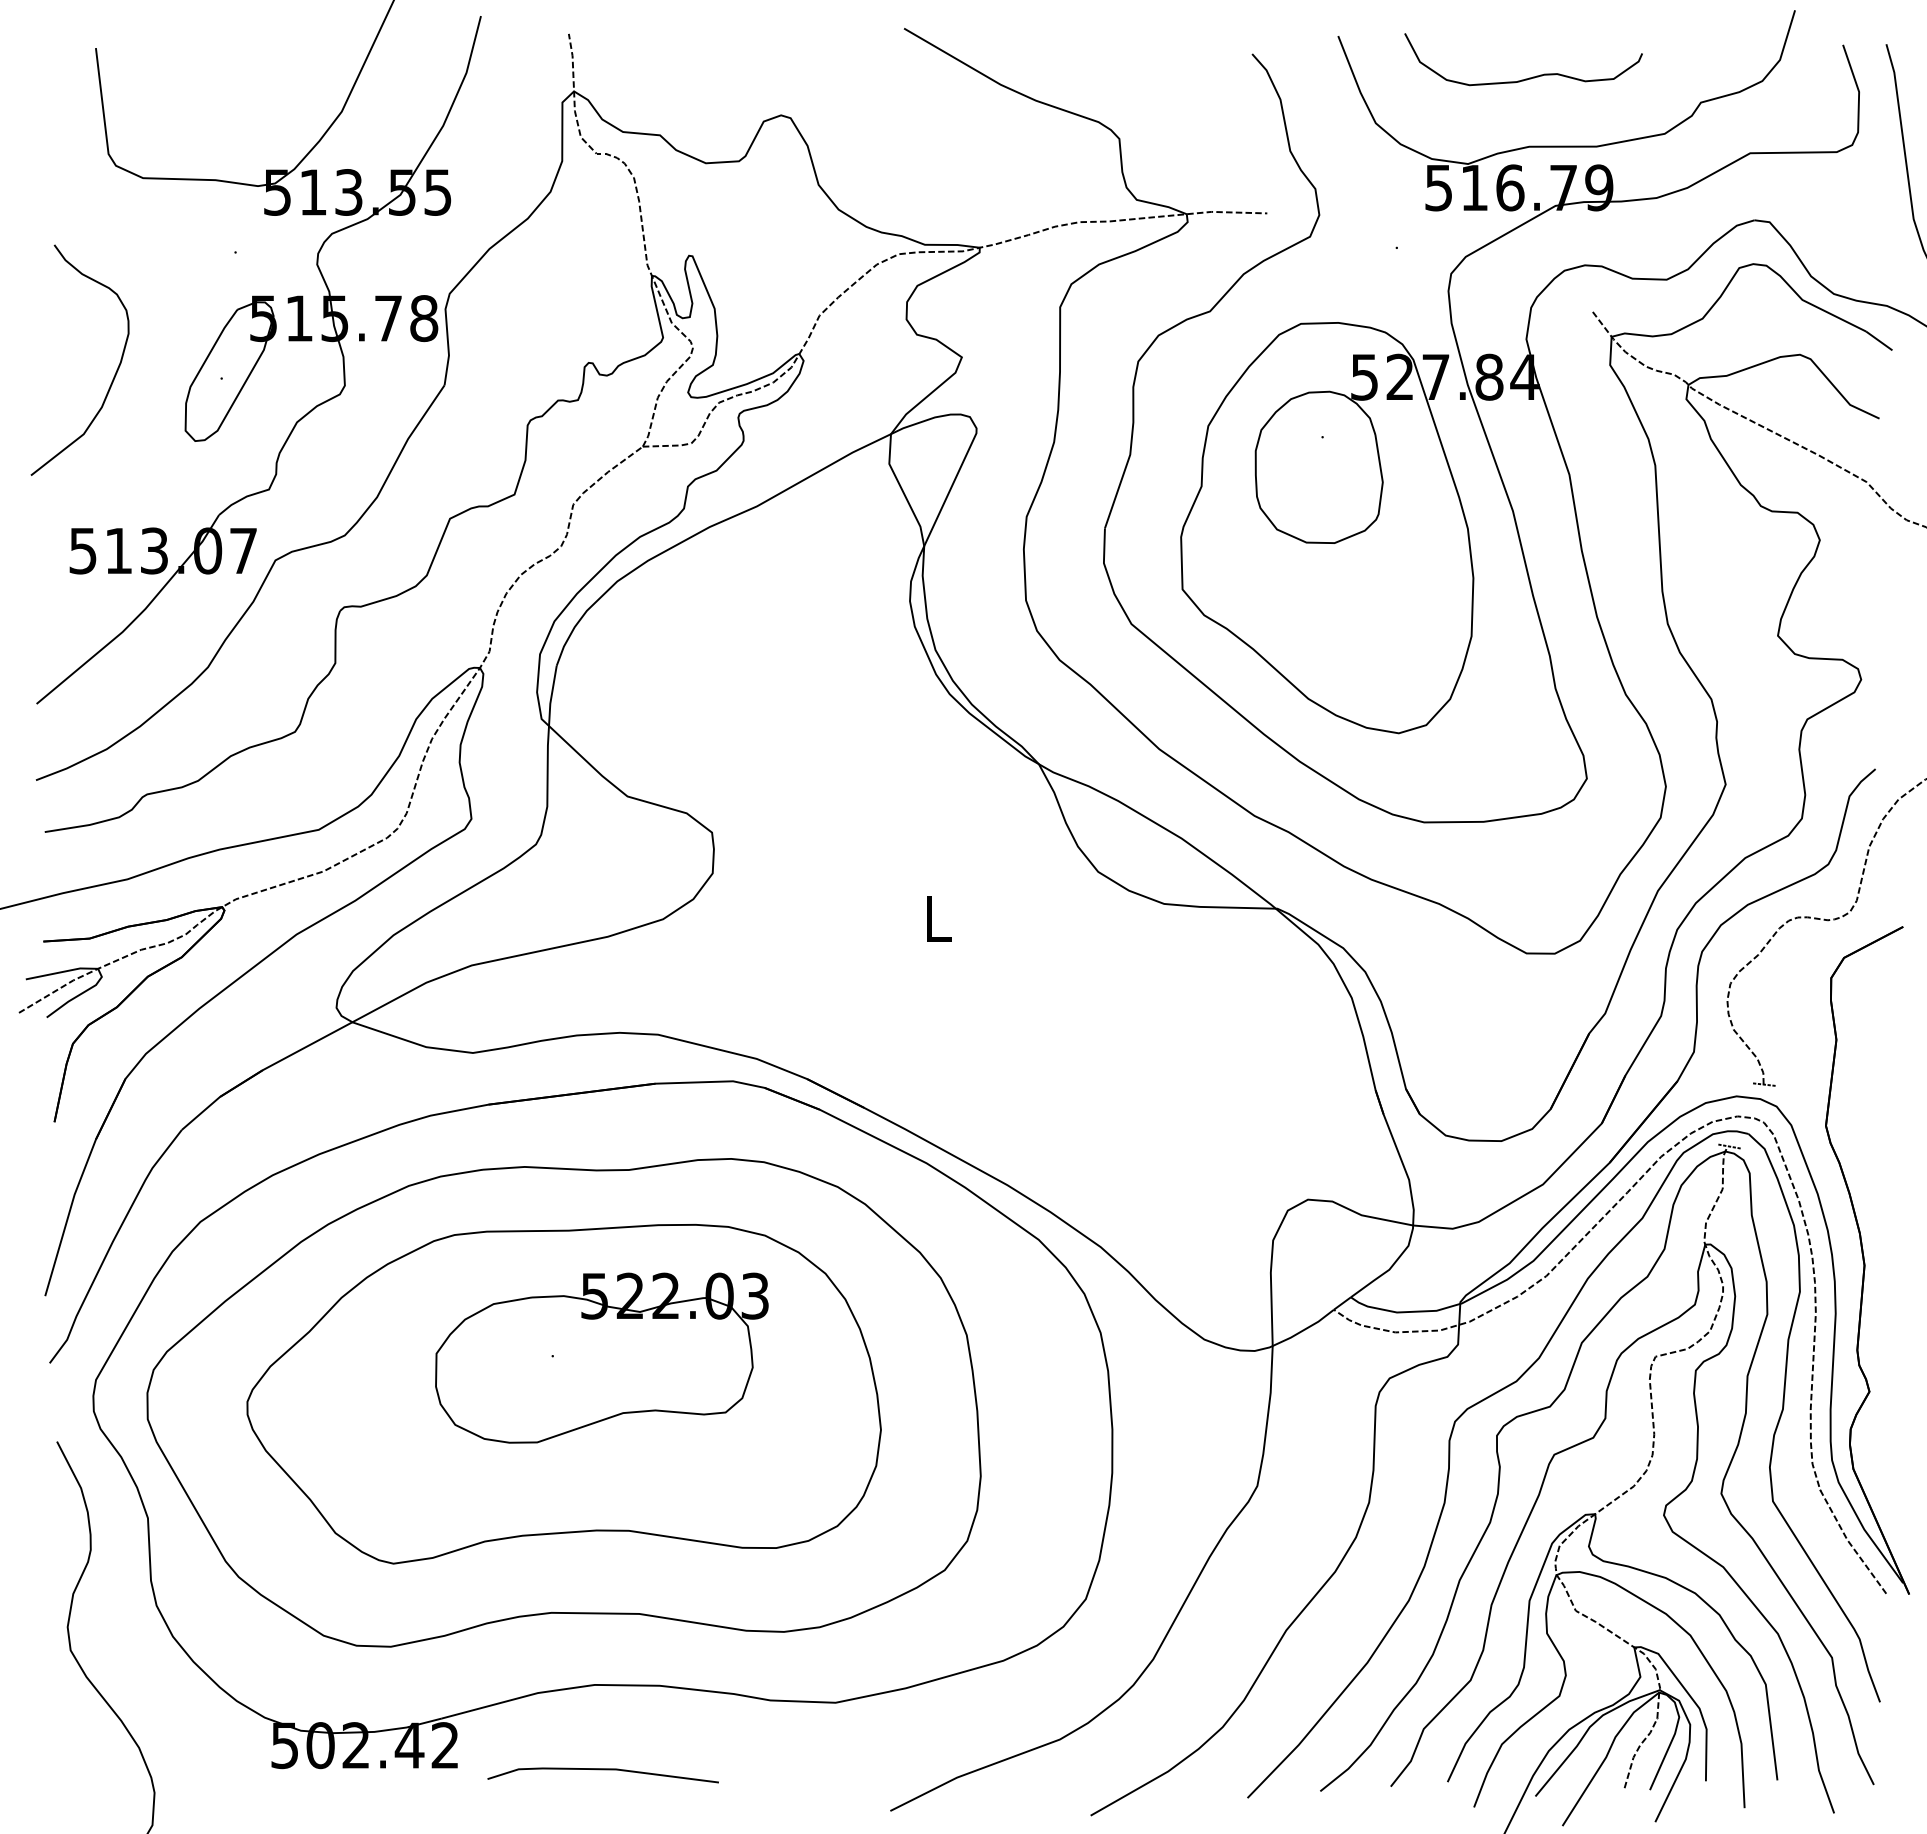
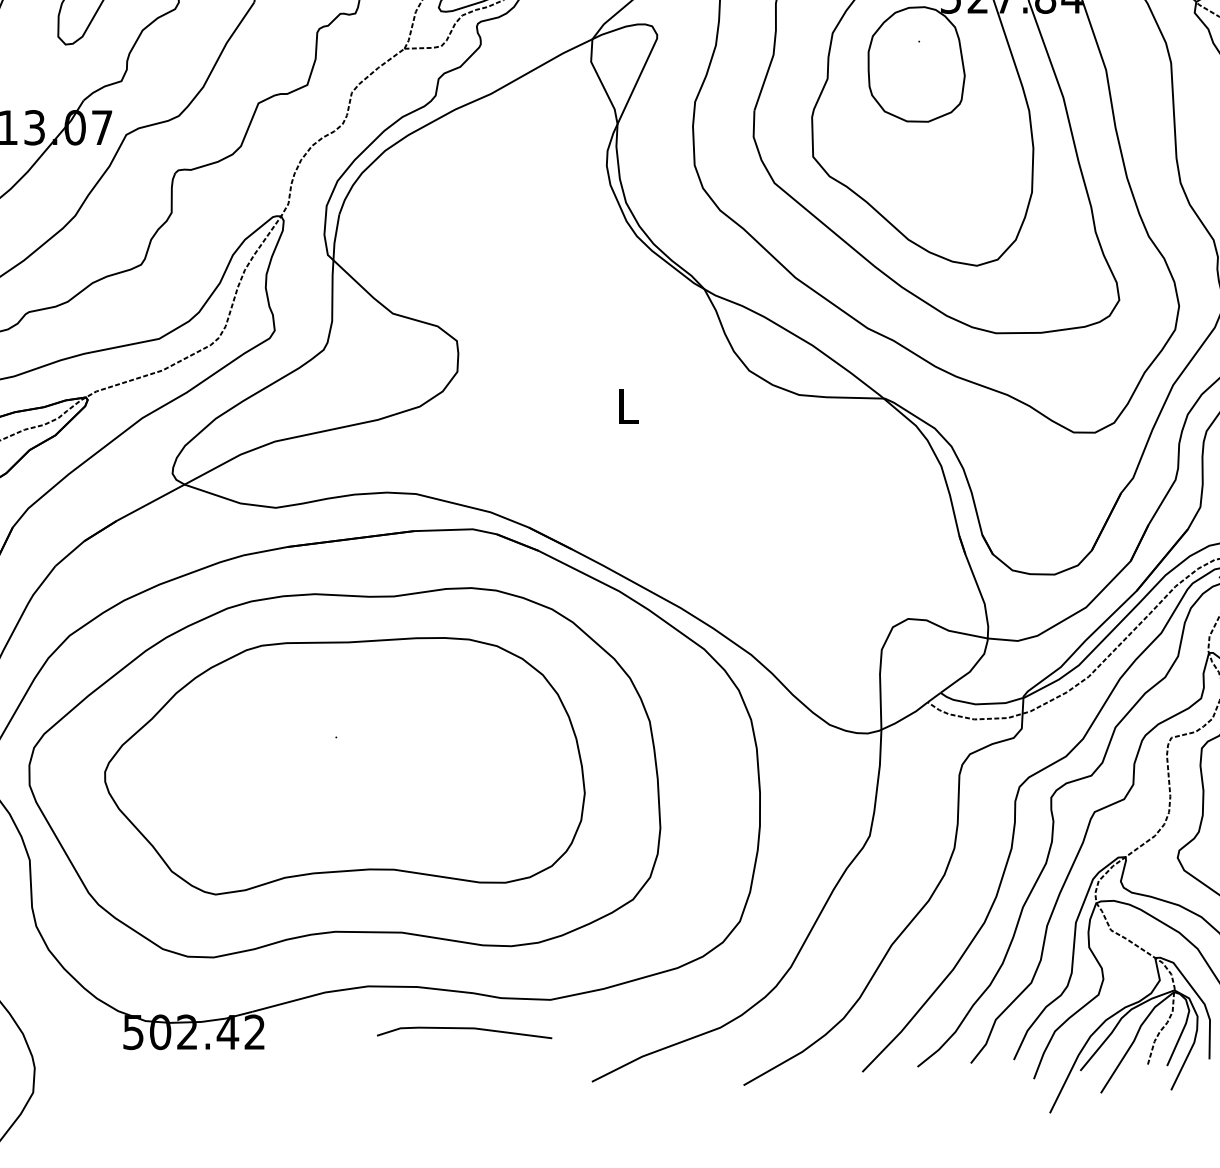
part: (601, 1357) -> (373, 738), removed
line: (602, 1770) -> (464, 1029), moved

